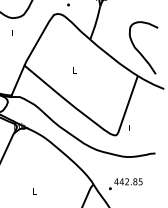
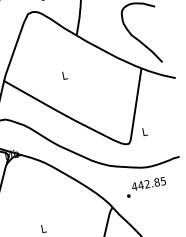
text: (125, 184) -> (145, 187), moved

